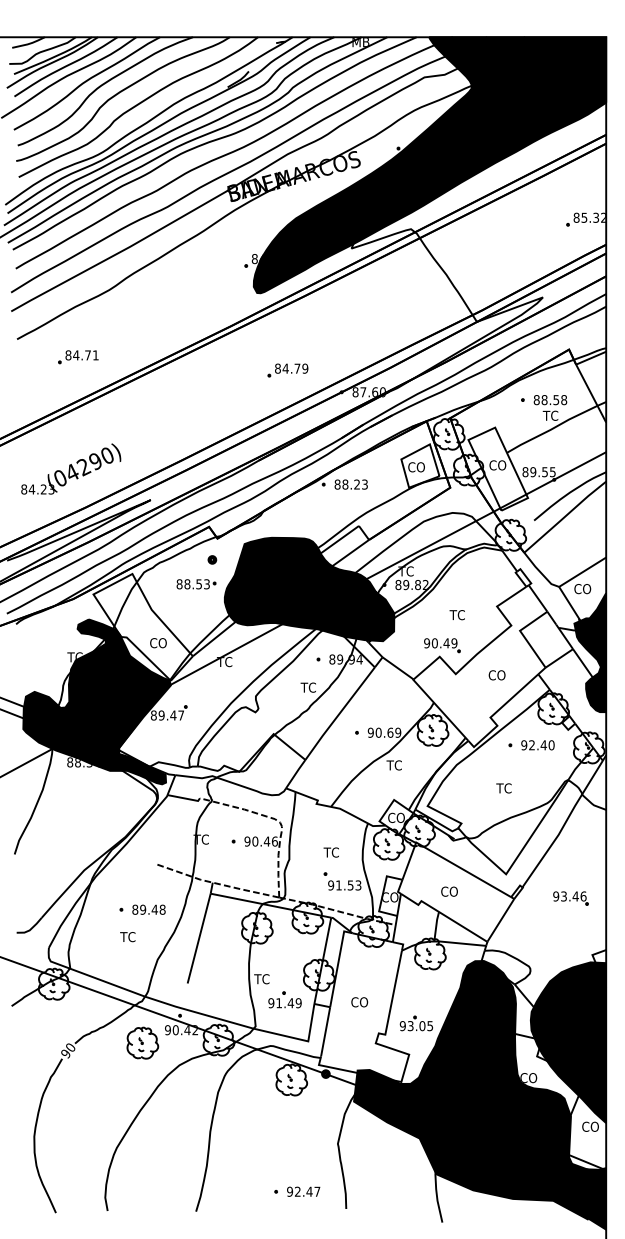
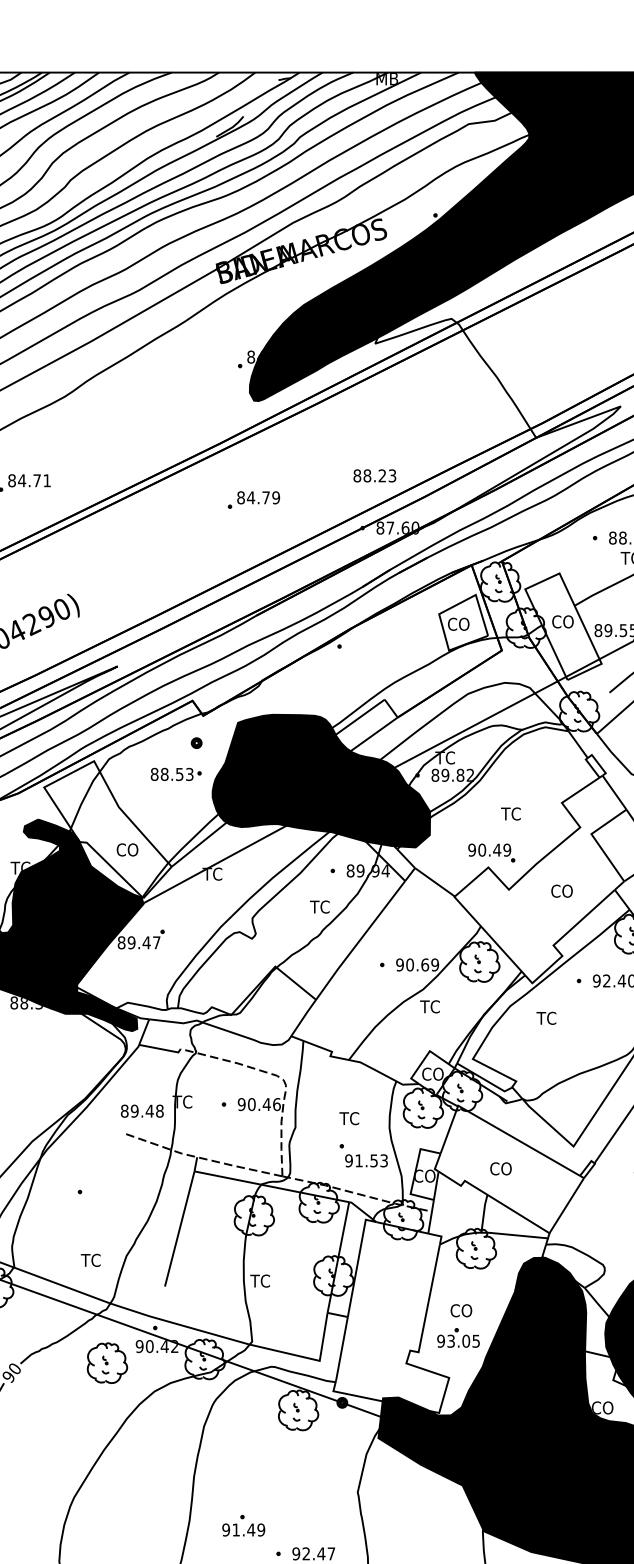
part: (287, 370) -> (253, 500), moved
text: (350, 484) -> (373, 475), moved
text: (503, 788) -> (545, 1018), moved
text: (148, 909) -> (141, 1110), moved
text: (127, 937) -> (90, 1260), moved
part: (284, 999) -> (243, 1525), moved
text: (359, 1002) -> (461, 1310), moved

